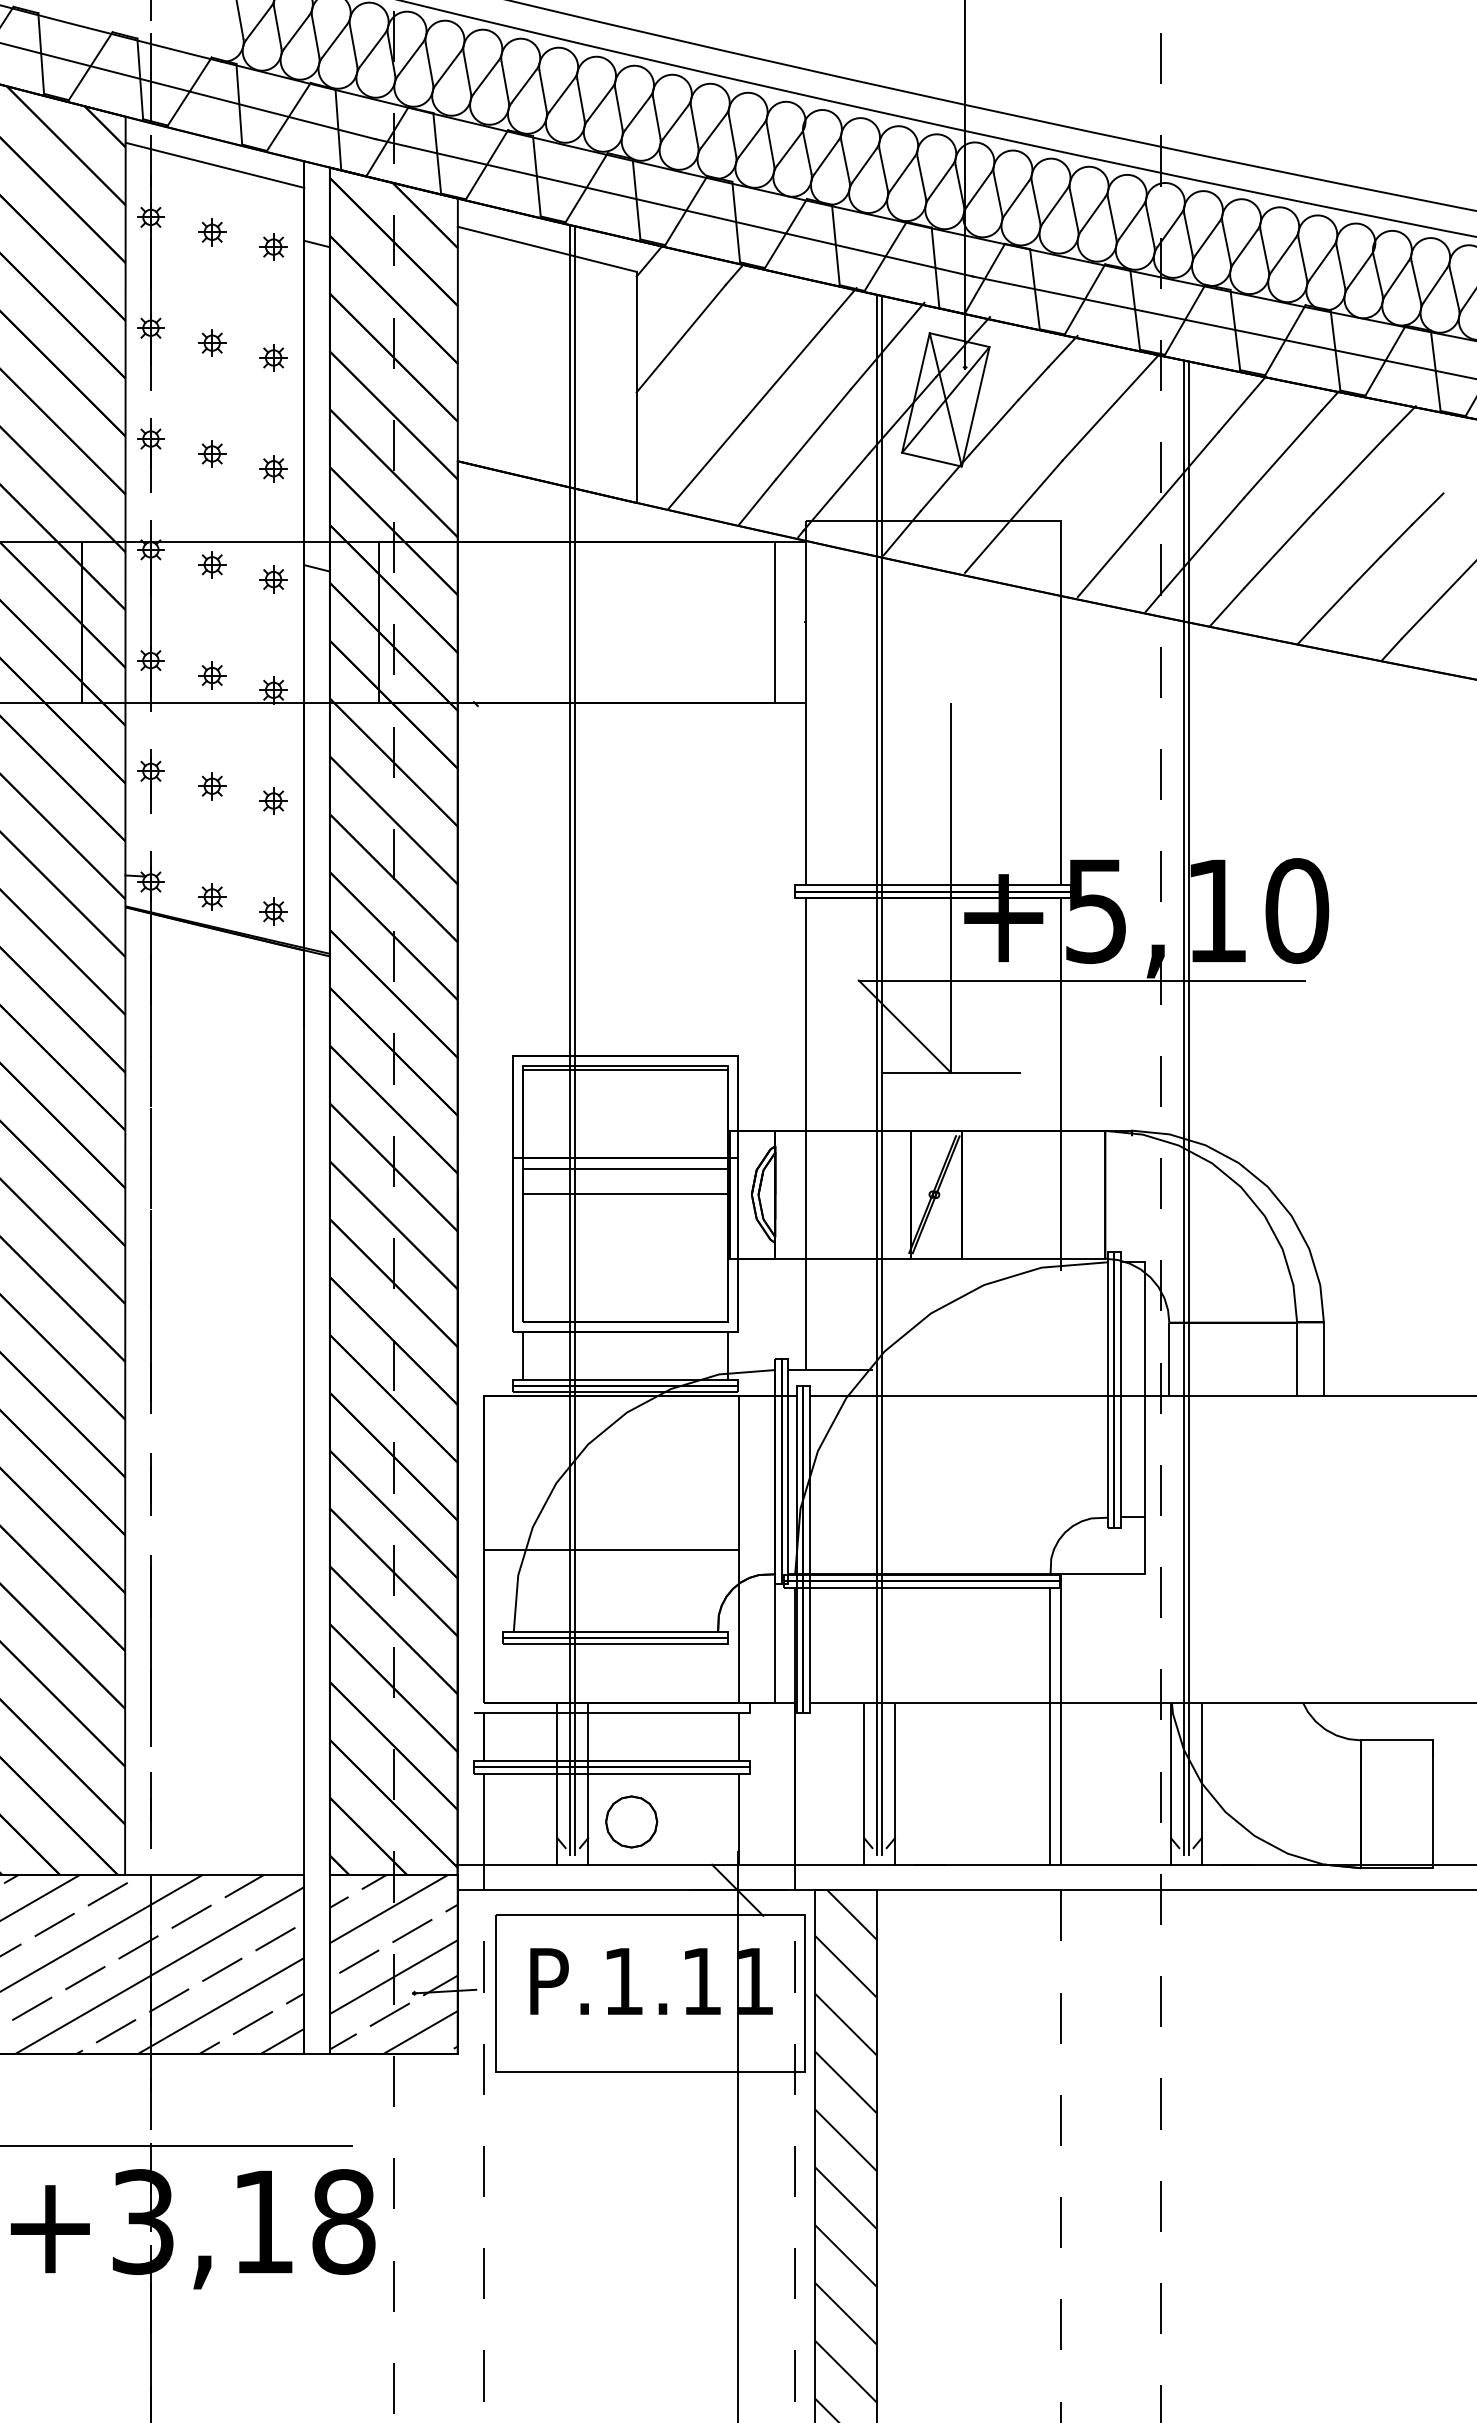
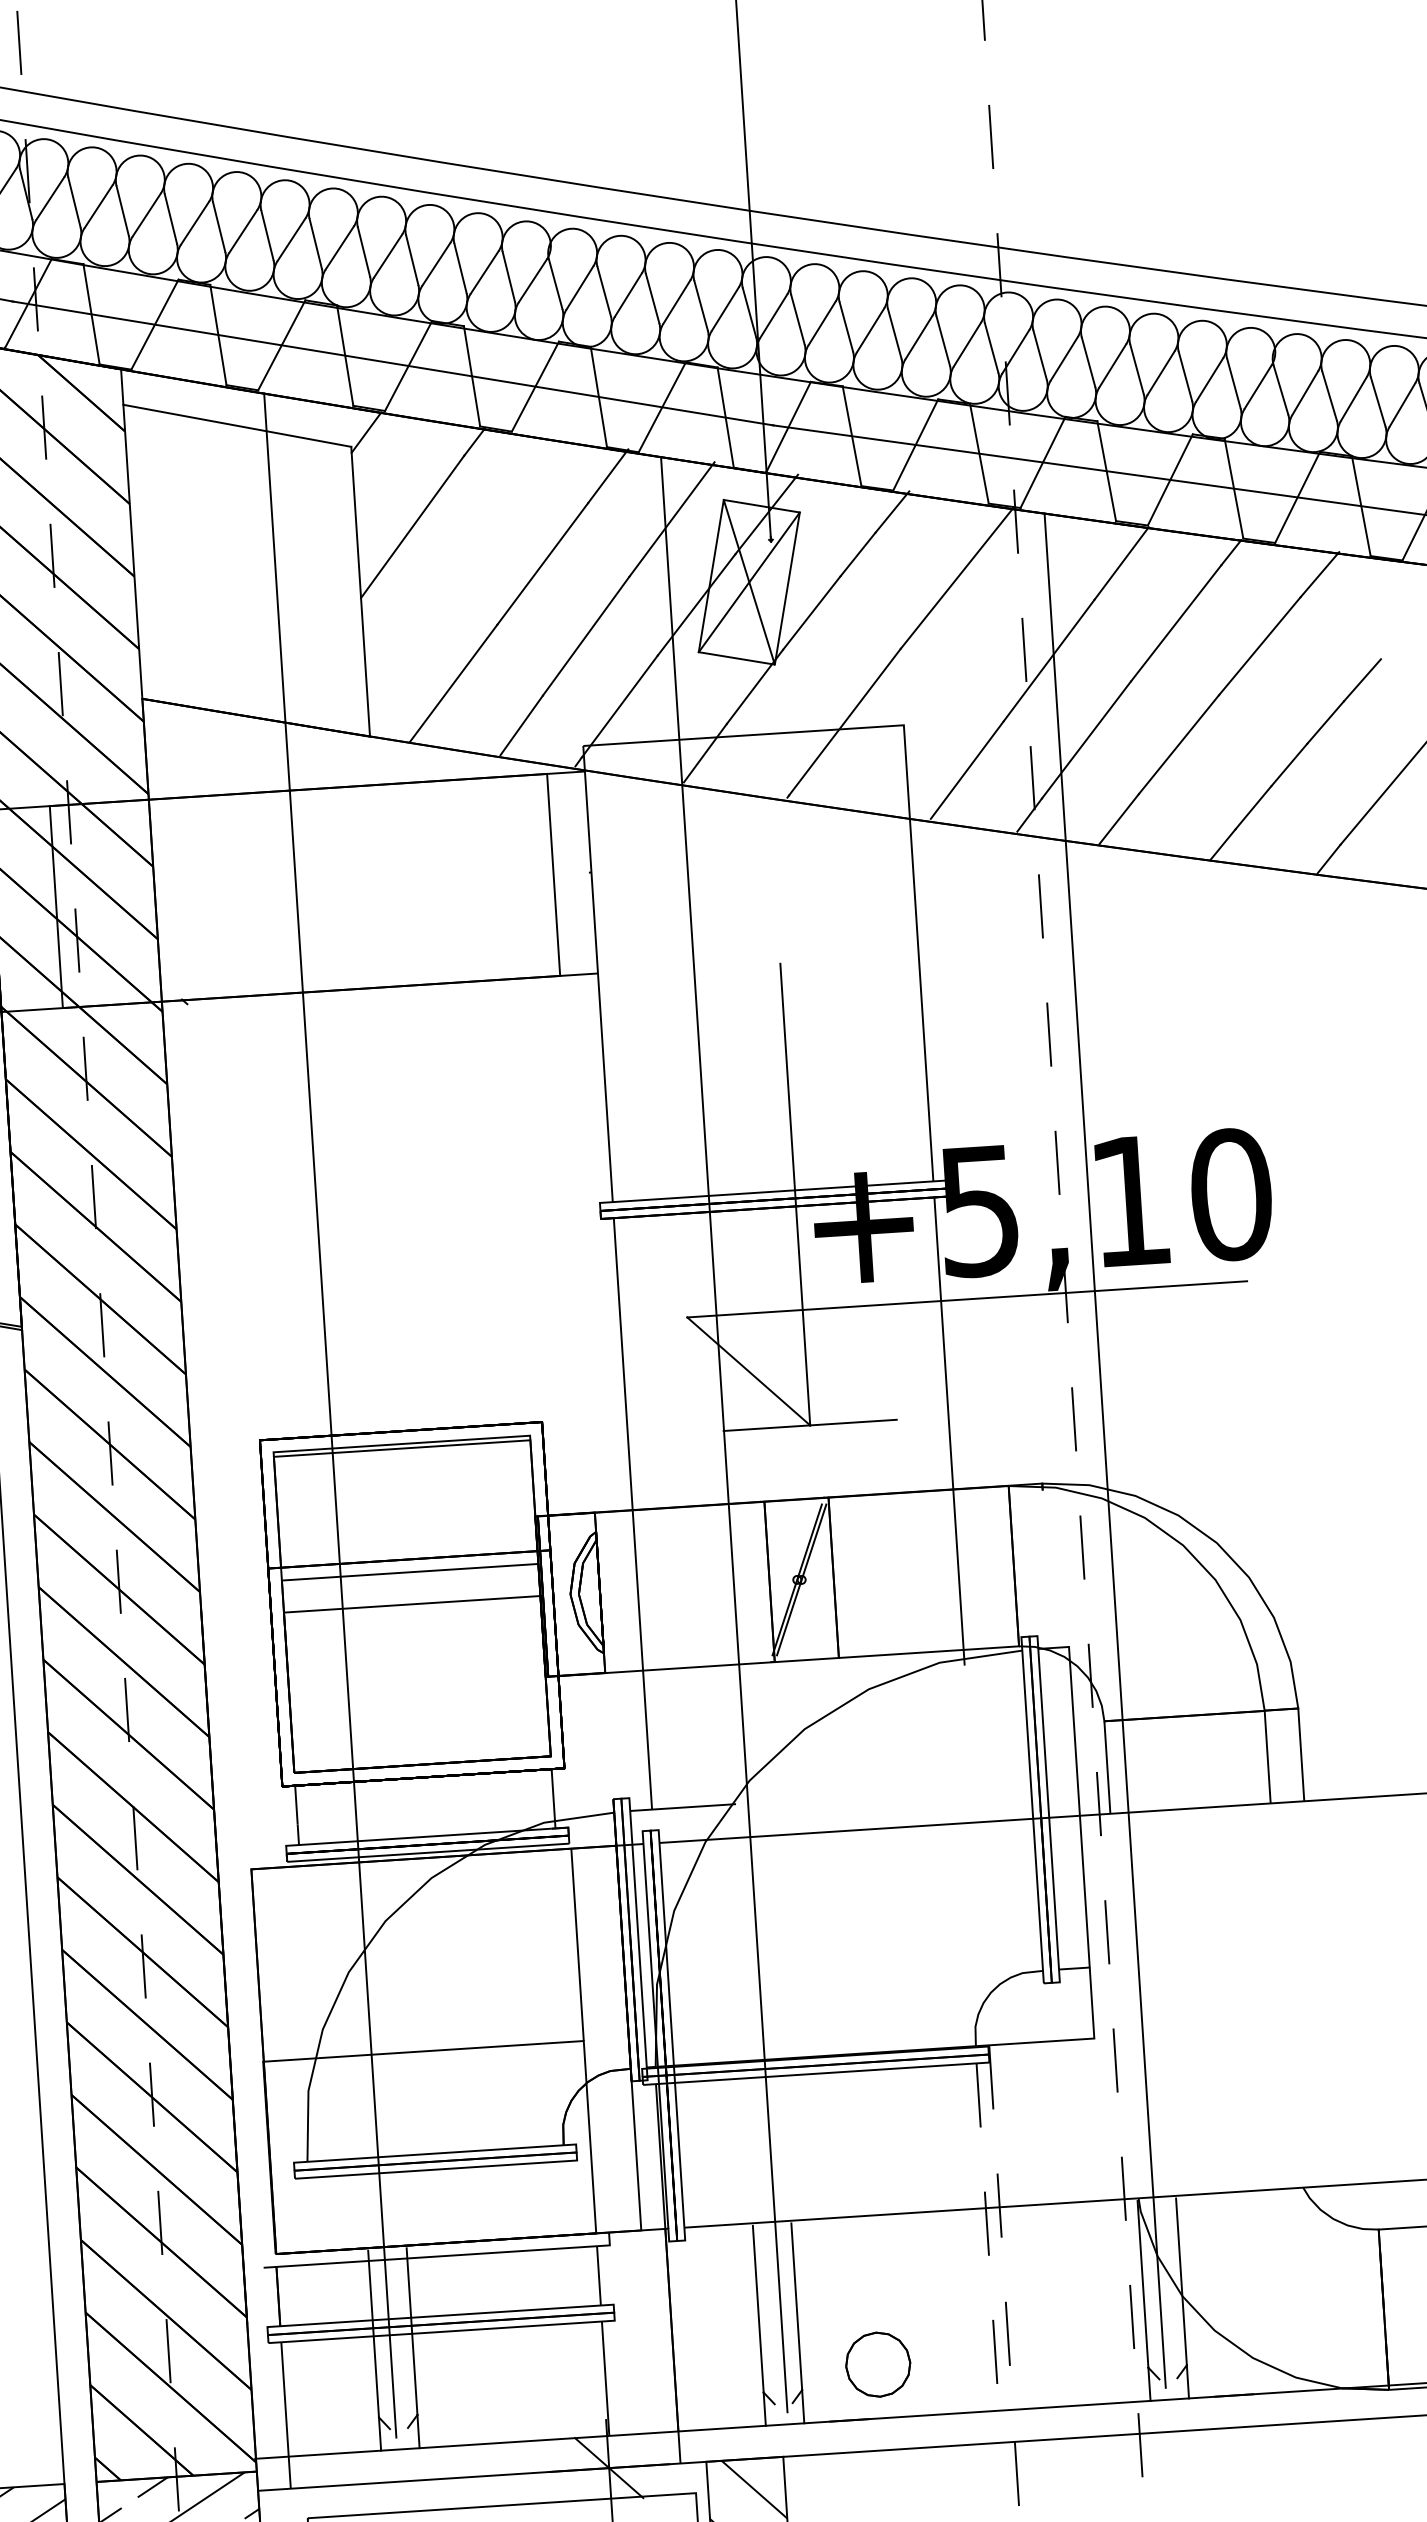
line: (575, 1040) -> (336, 1415), removed
line: (877, 1074) -> (718, 1433), removed
line: (1188, 1108) -> (1111, 1451), removed
line: (1061, 1719) -> (1001, 2227), solid -> dashed
line: (1050, 1726) -> (988, 2237), solid -> dashed
part: (631, 1821) -> (877, 2364), moved

